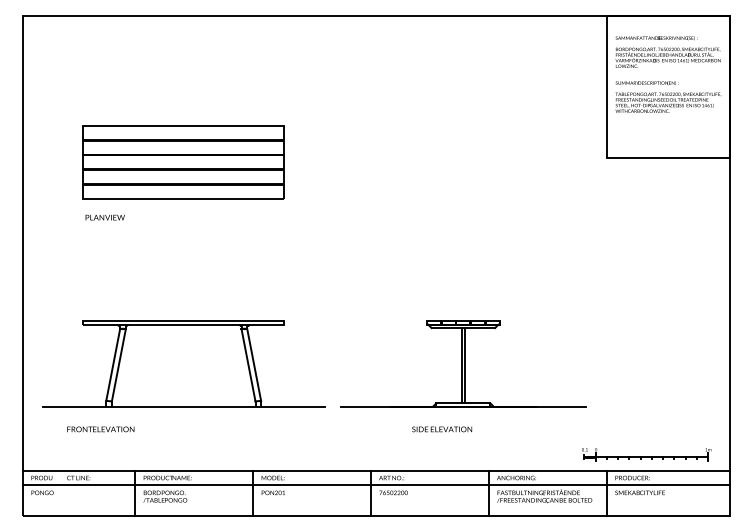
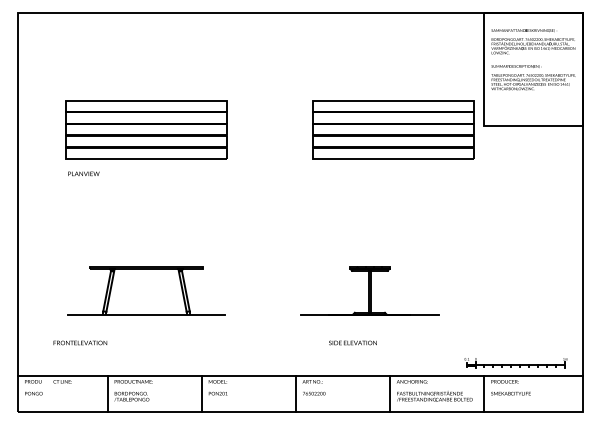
part: (492, 162) -> (393, 129), added
part: (183, 363) -> (146, 290), size x0.7
part: (462, 363) -> (369, 290), size x0.7
line: (376, 485) -> (300, 387), removed

